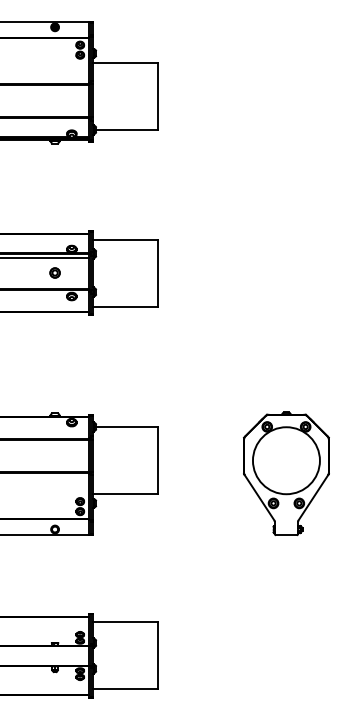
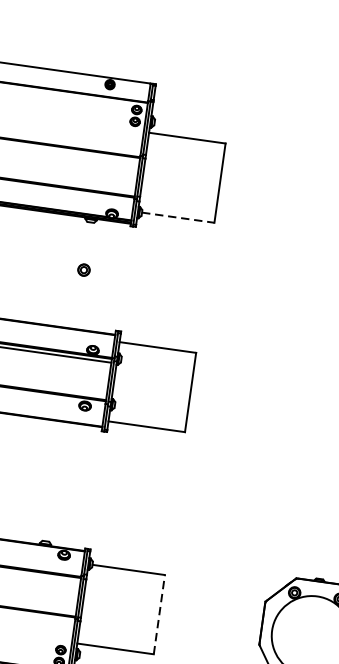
line: (127, 129) -> (178, 217), solid -> dashed
part: (54, 272) -> (83, 269), moved
line: (157, 460) -> (159, 614), solid -> dashed

